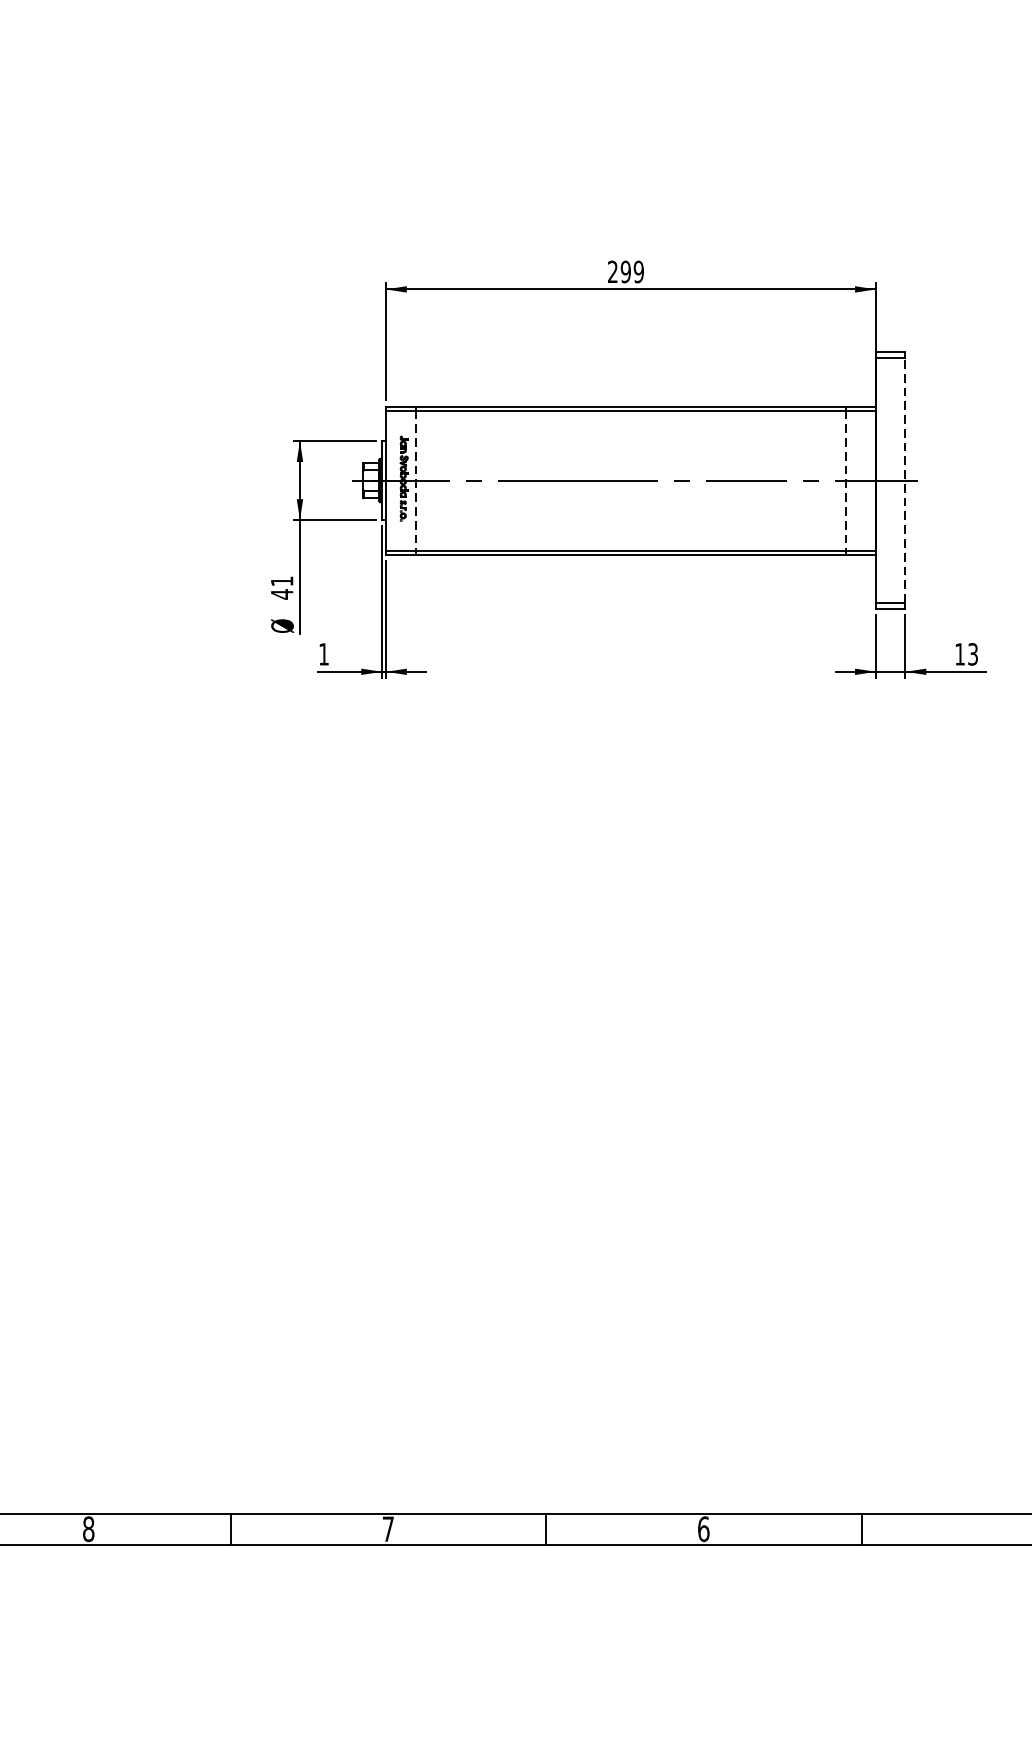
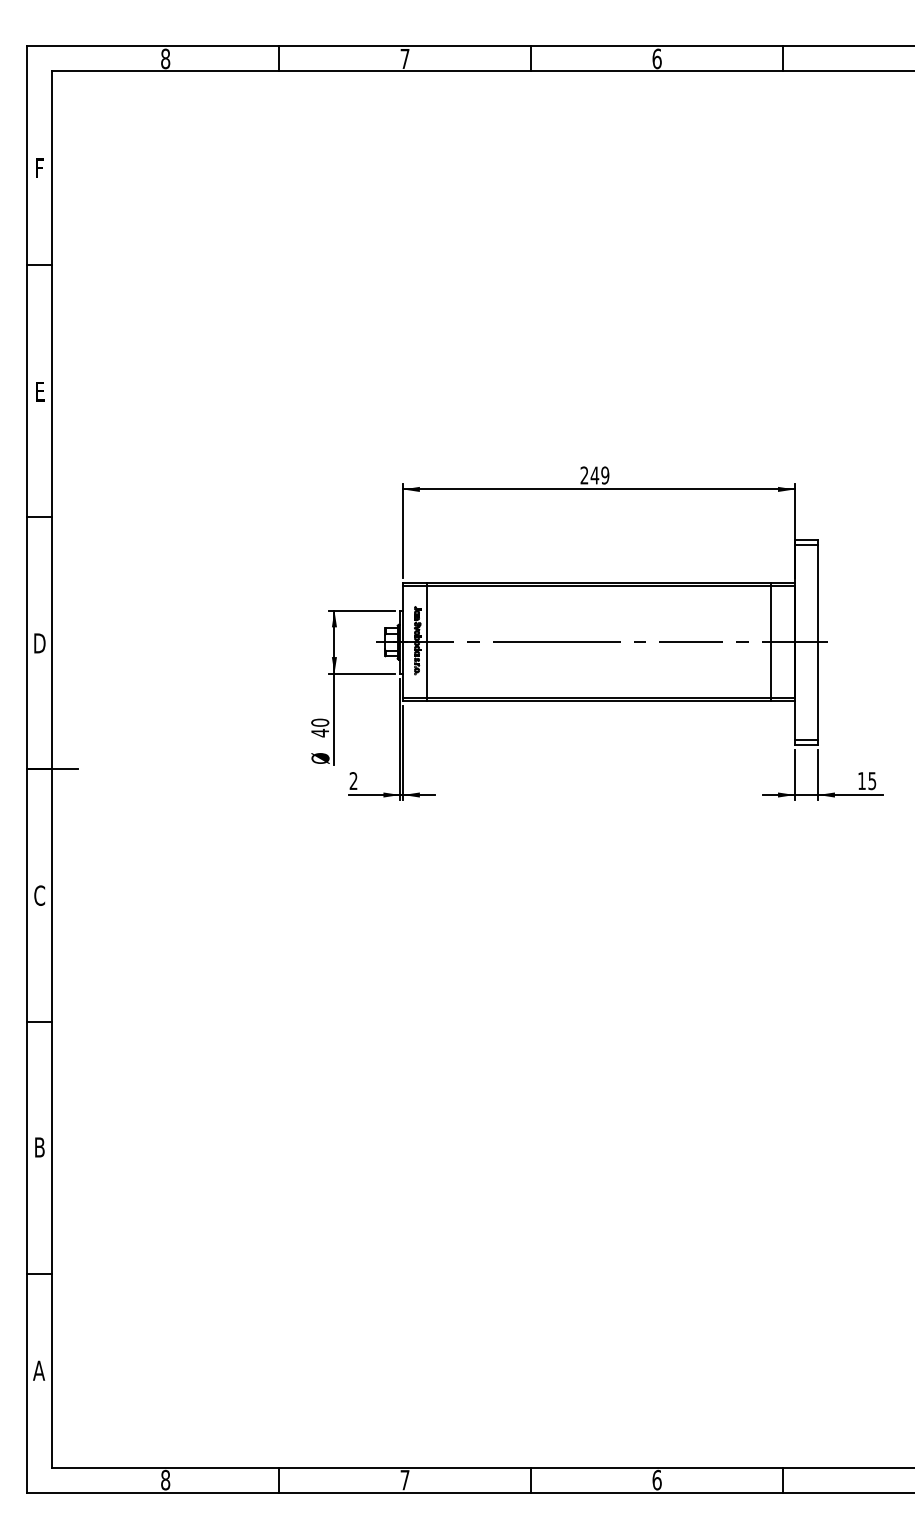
text: (625, 271) -> (594, 475), 299 -> 249
line: (415, 480) -> (426, 642), dashed -> solid
line: (846, 480) -> (771, 642), dashed -> solid
line: (905, 480) -> (818, 642), dashed -> solid
text: (282, 581) -> (320, 722), 41 -> 40
text: (323, 653) -> (353, 780), 1 -> 2
text: (973, 653) -> (872, 780), 13 -> 15

